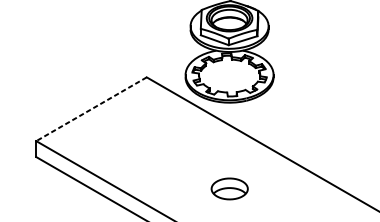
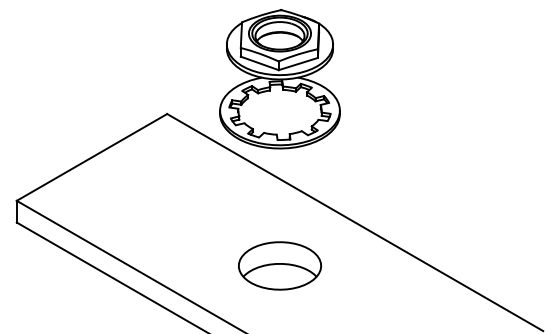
line: (91, 109) -> (91, 157), dashed -> solid
part: (229, 188) -> (280, 265), size x1.67

